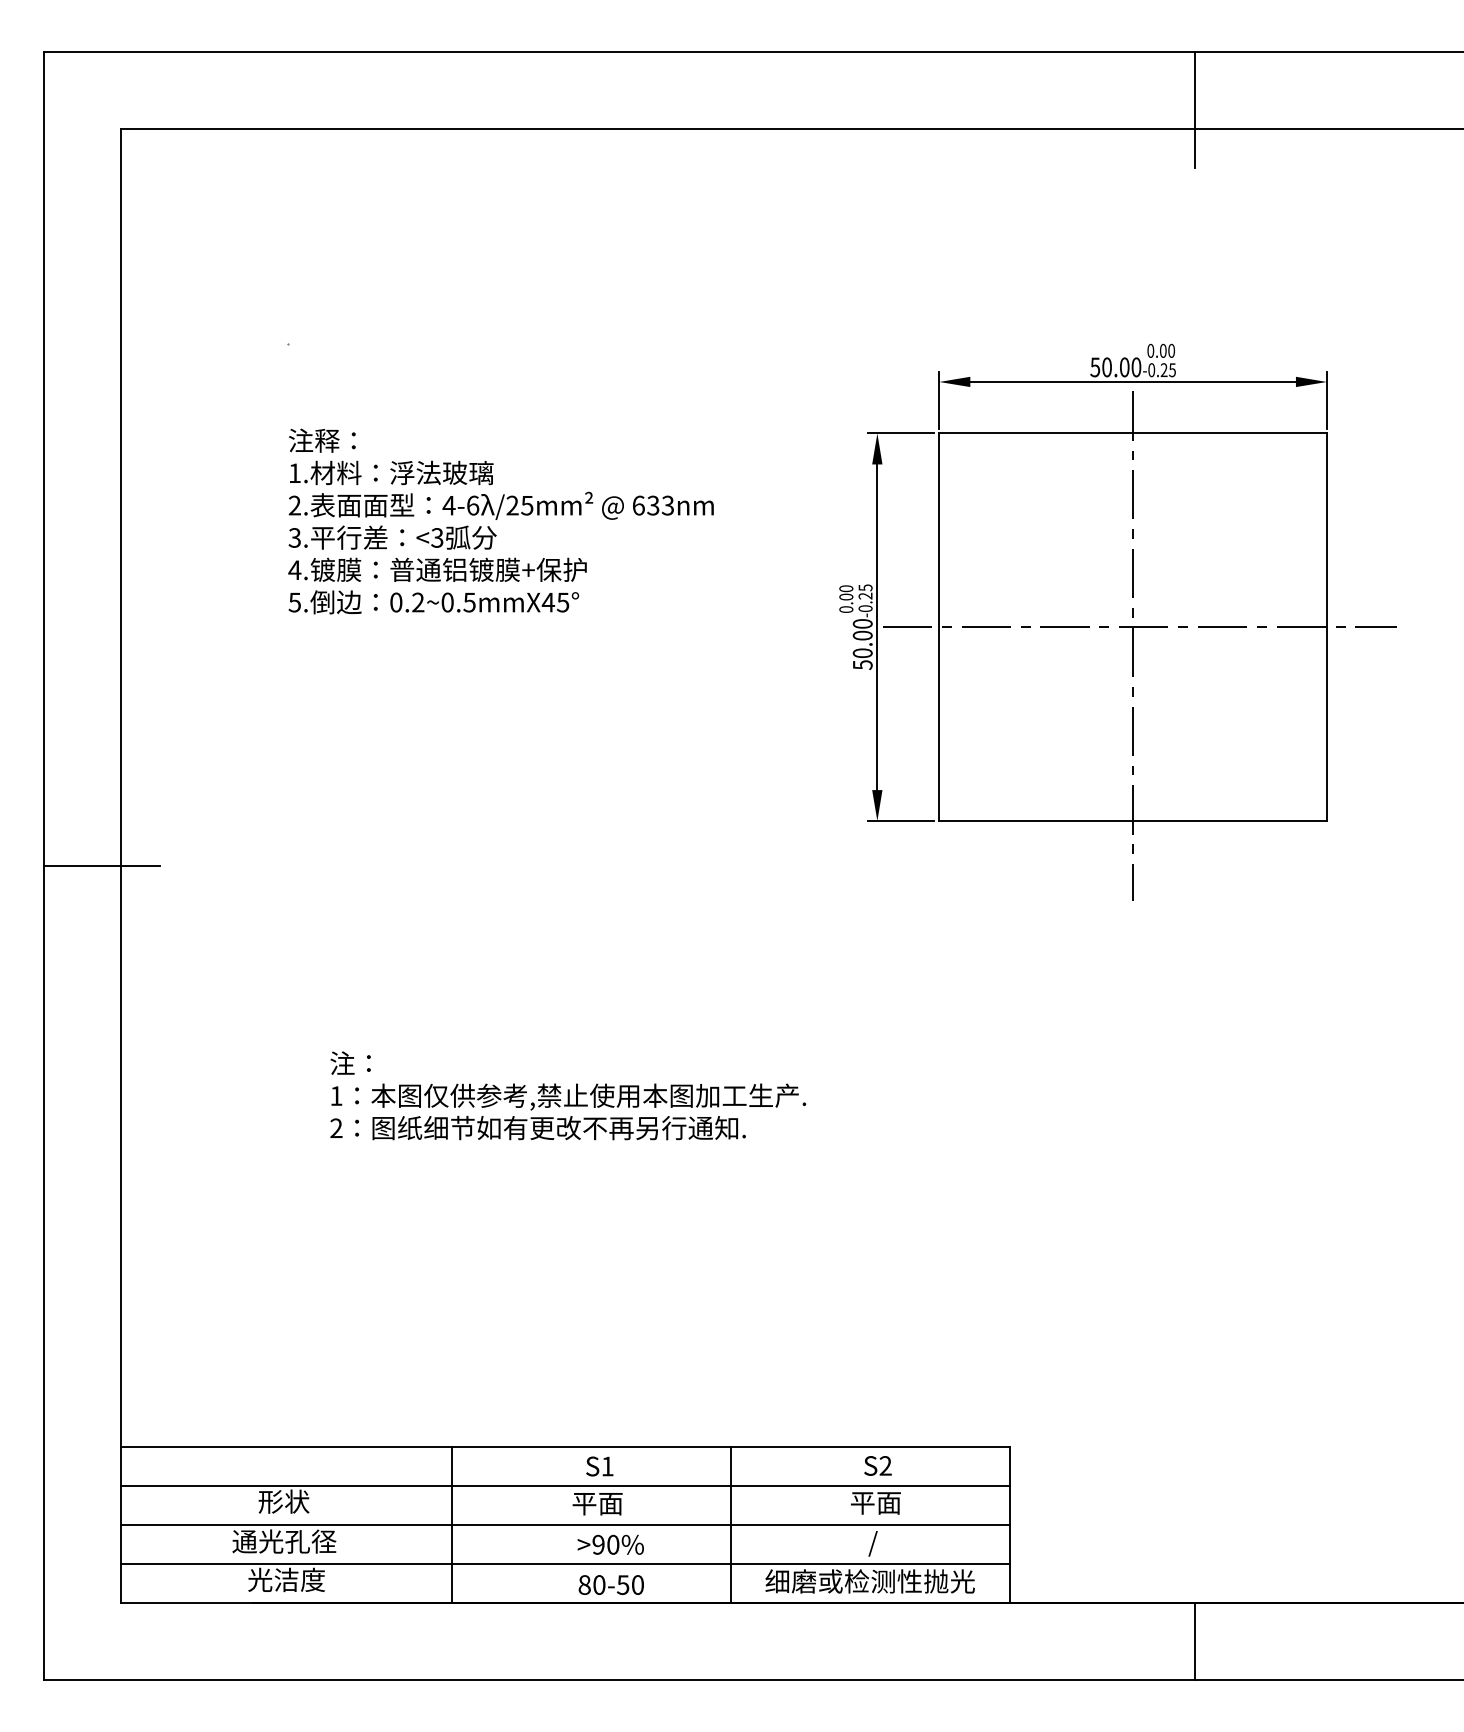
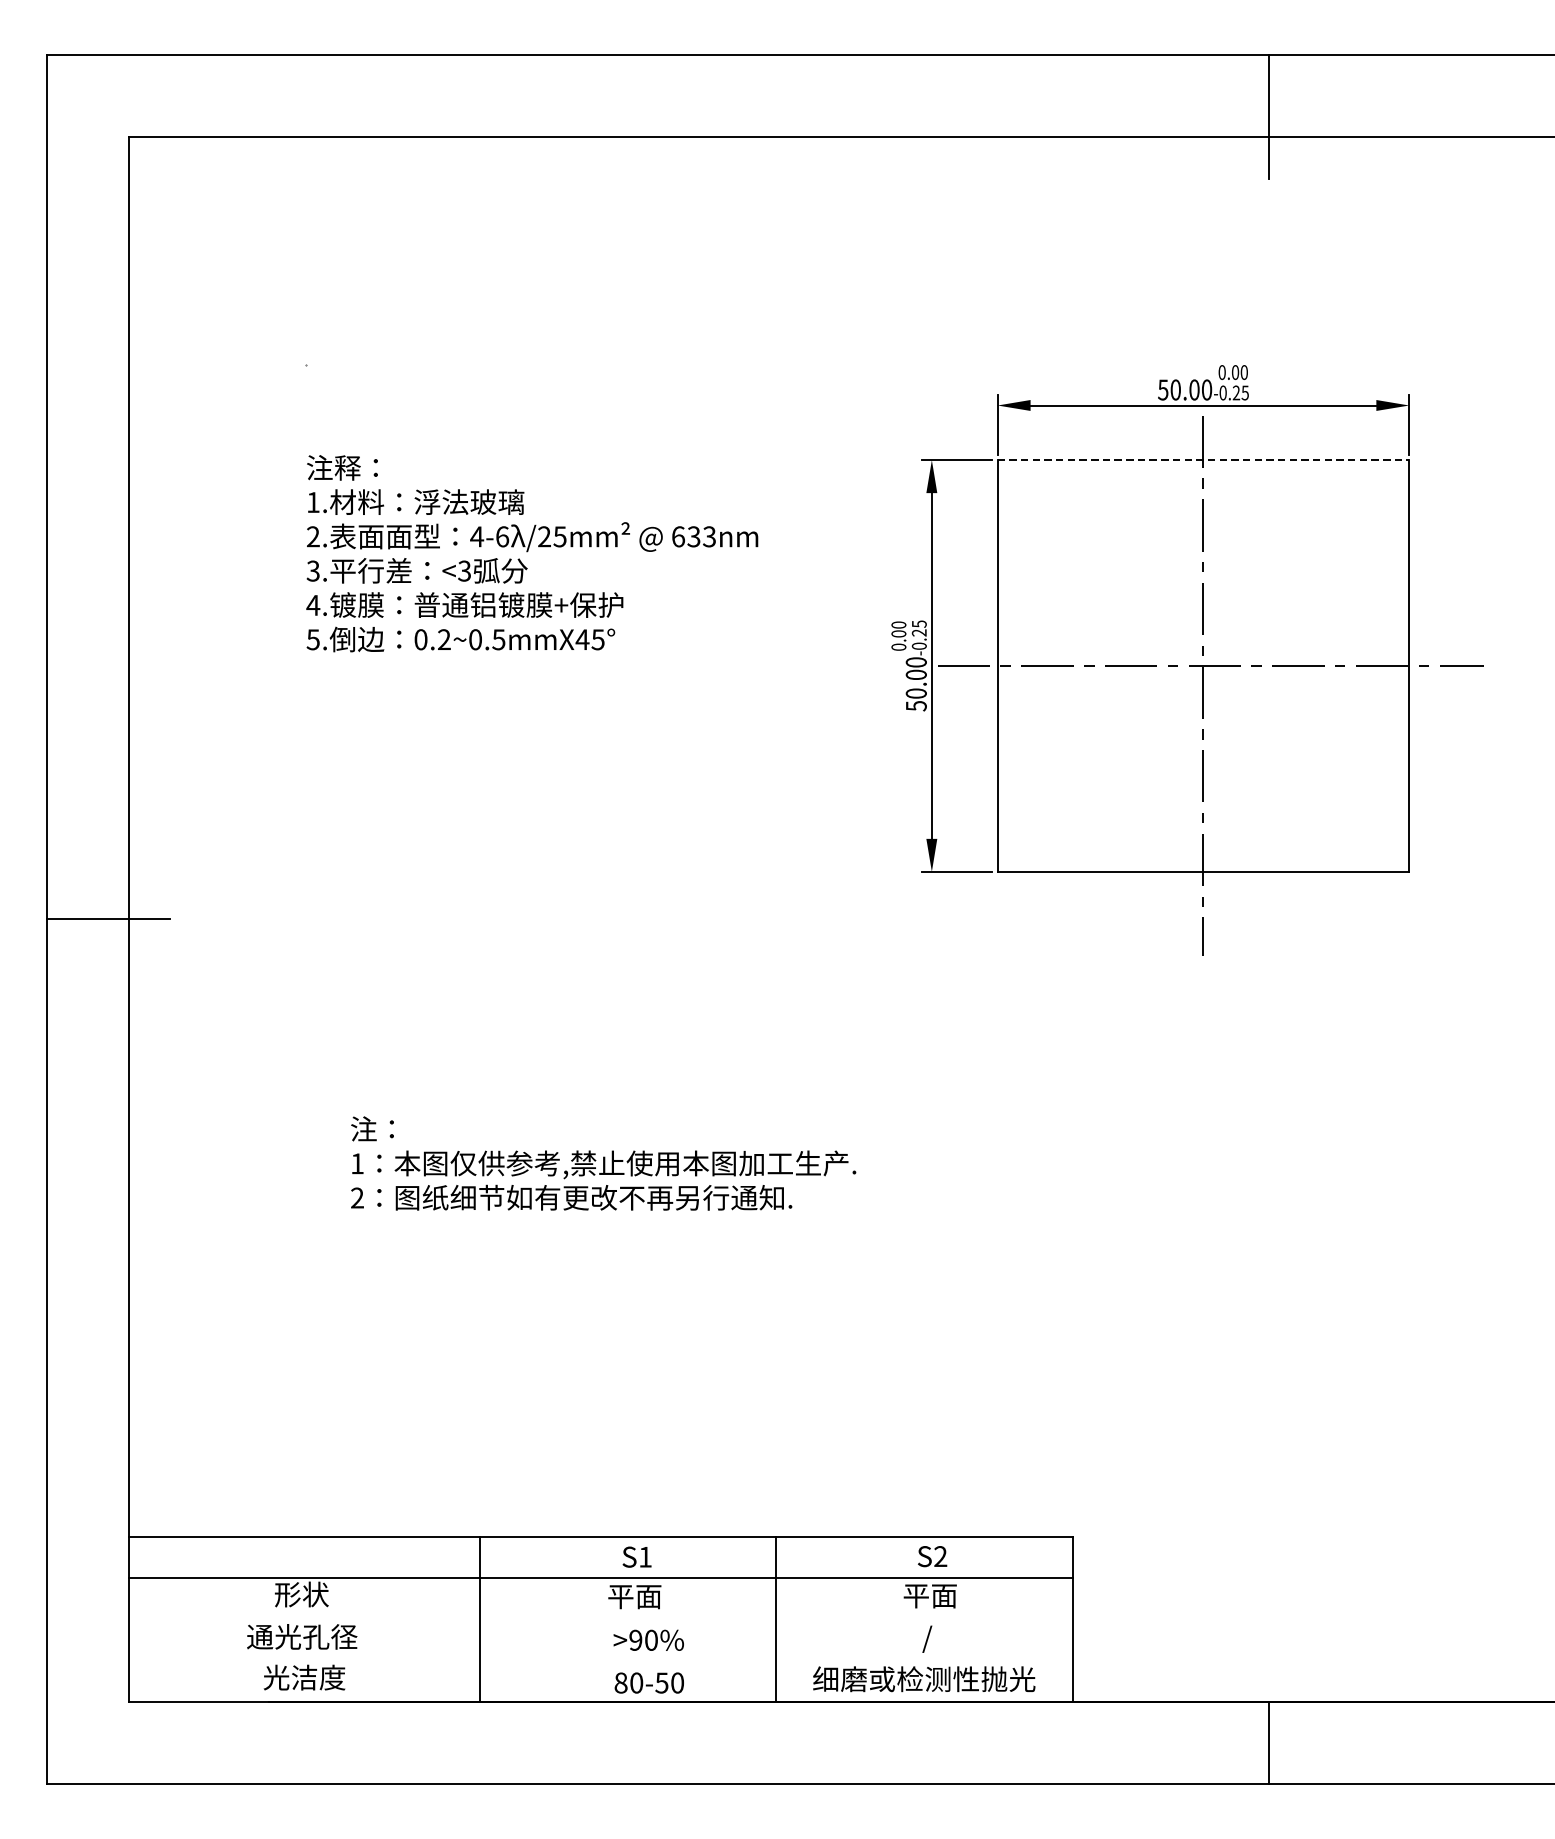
line: (1133, 433) -> (1203, 460), solid -> dashed
line: (565, 1524) -> (600, 1618), removed
line: (565, 1563) -> (600, 1660), removed

